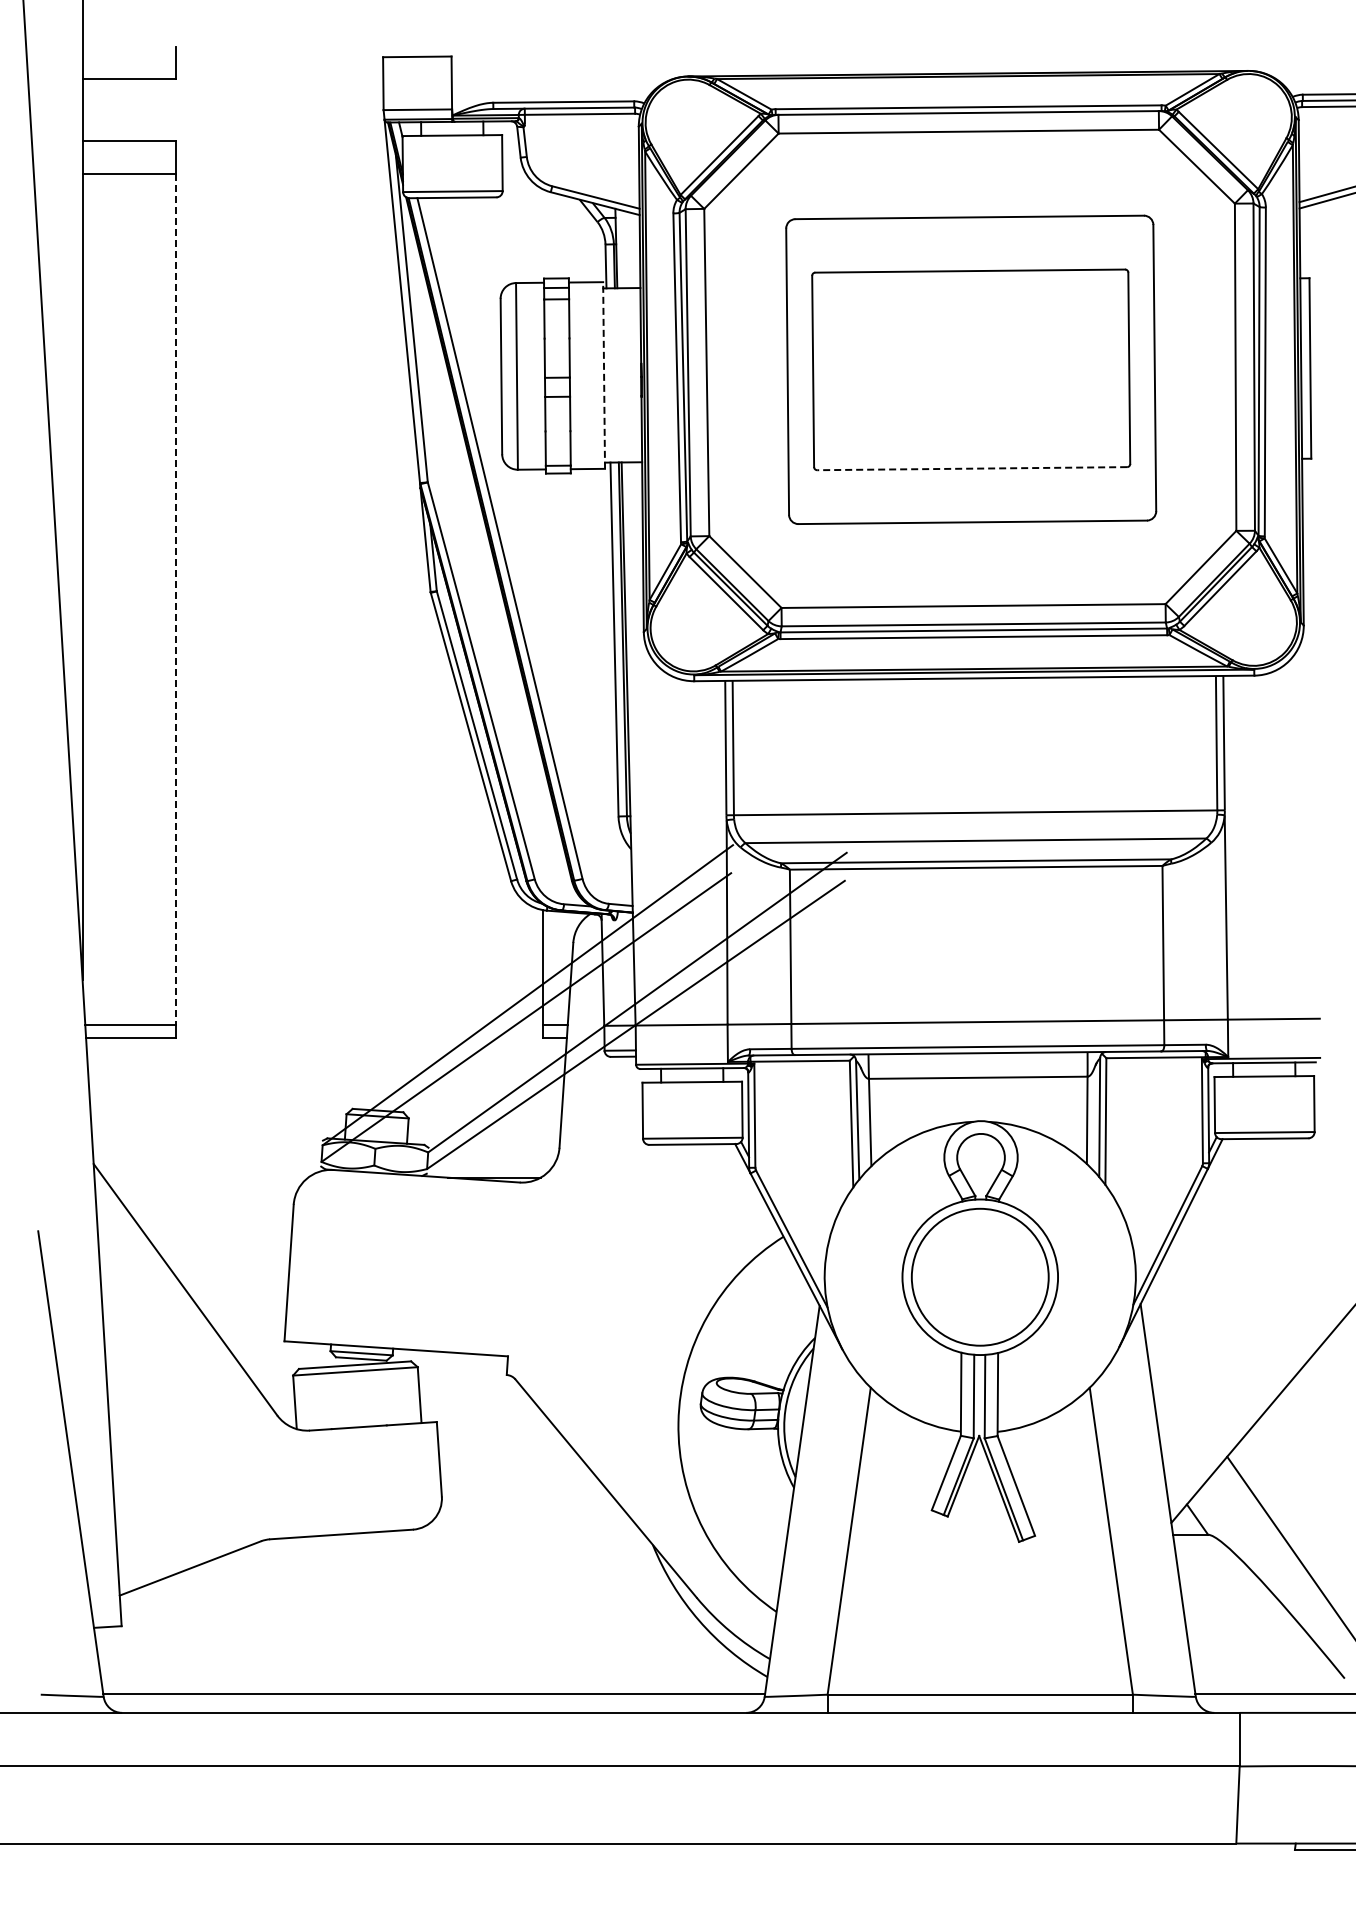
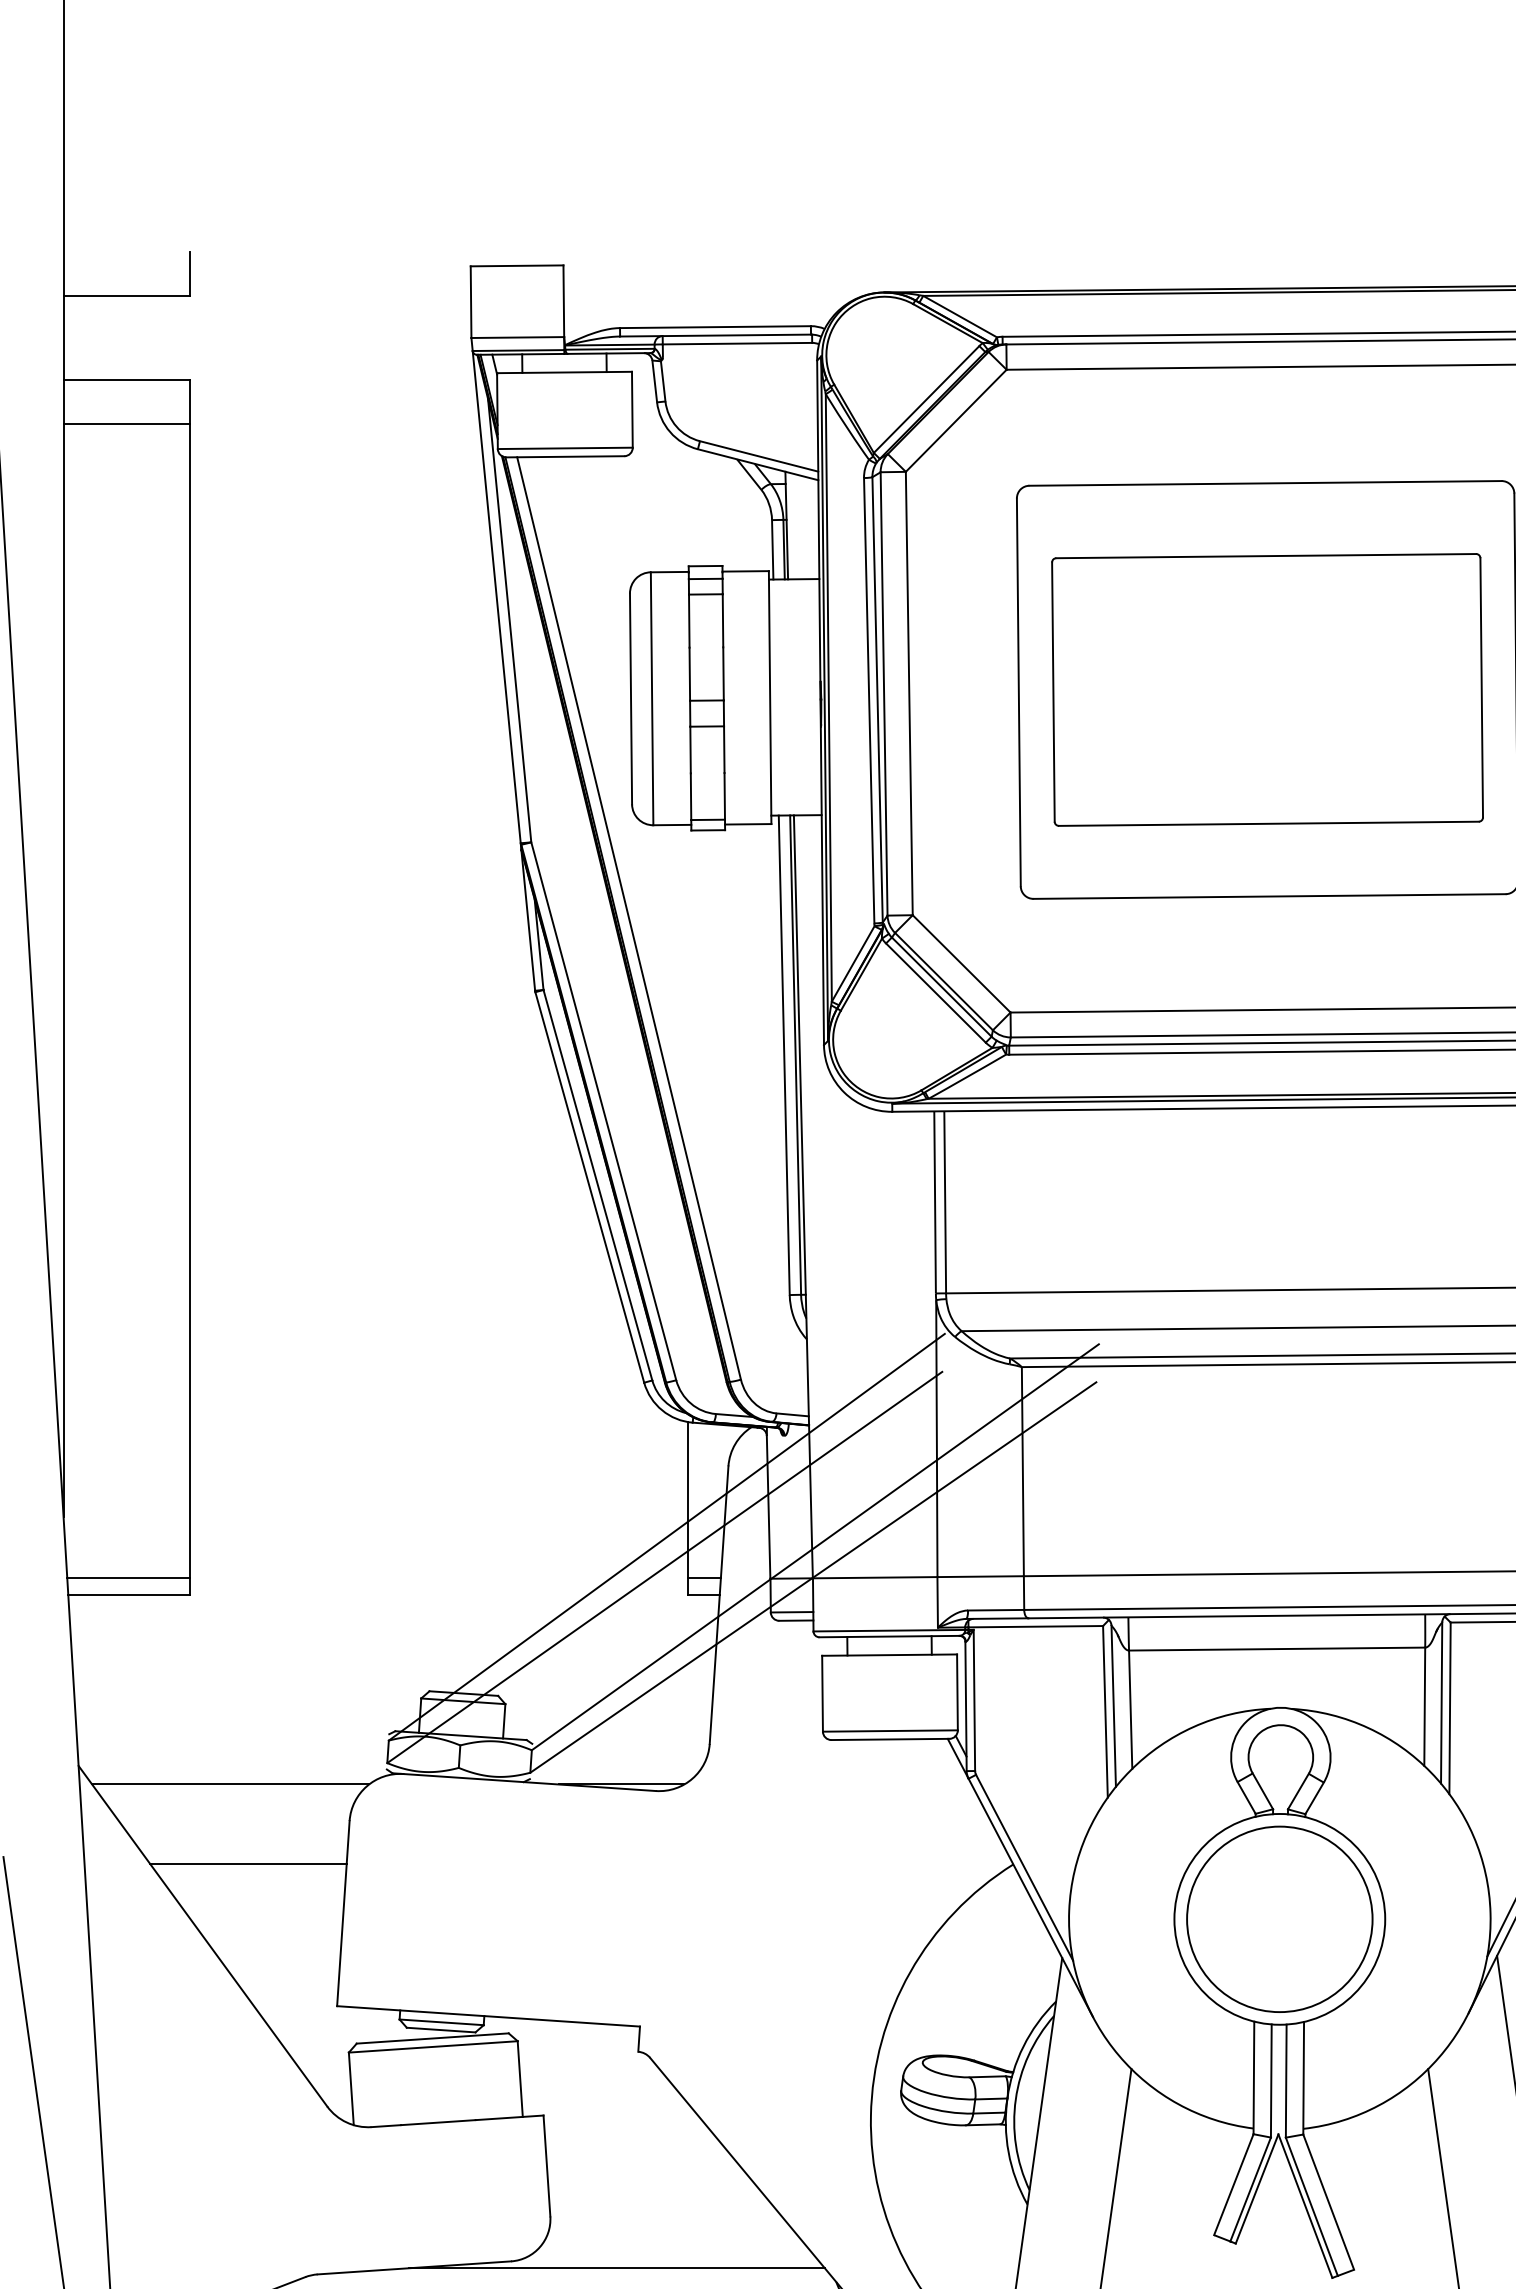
line: (604, 375) -> (770, 697), dashed -> solid
line: (972, 468) -> (1269, 823), dashed -> solid
line: (175, 599) -> (189, 1001), dashed -> solid
line: (205, 1177) -> (230, 1784), added
line: (218, 1236) -> (247, 1864), added
line: (490, 1534) -> (616, 2267), added

